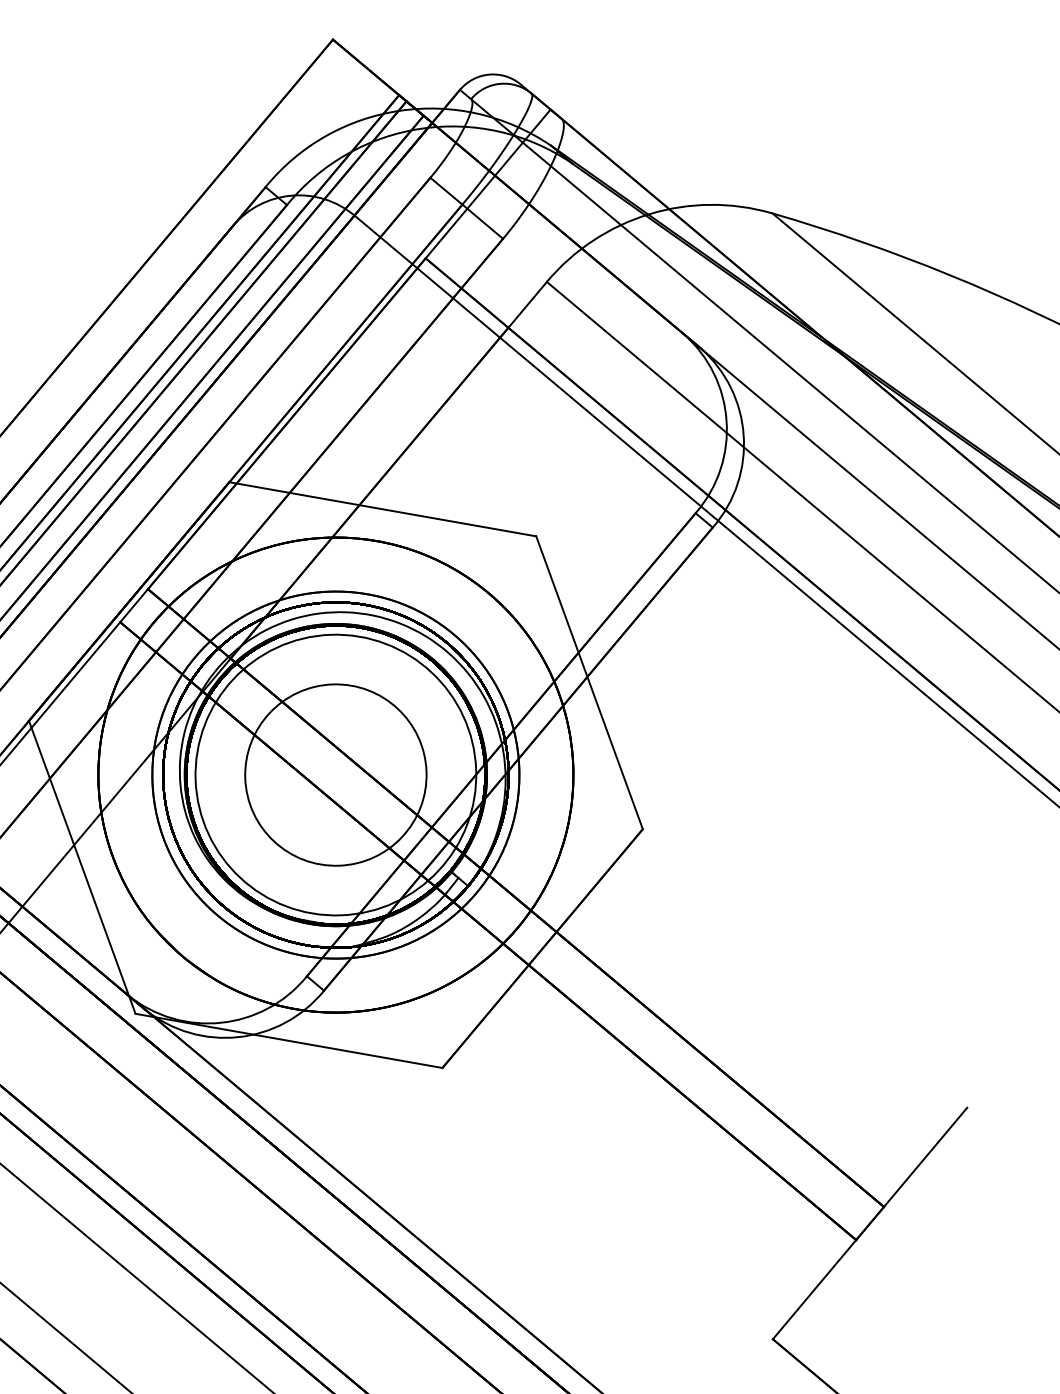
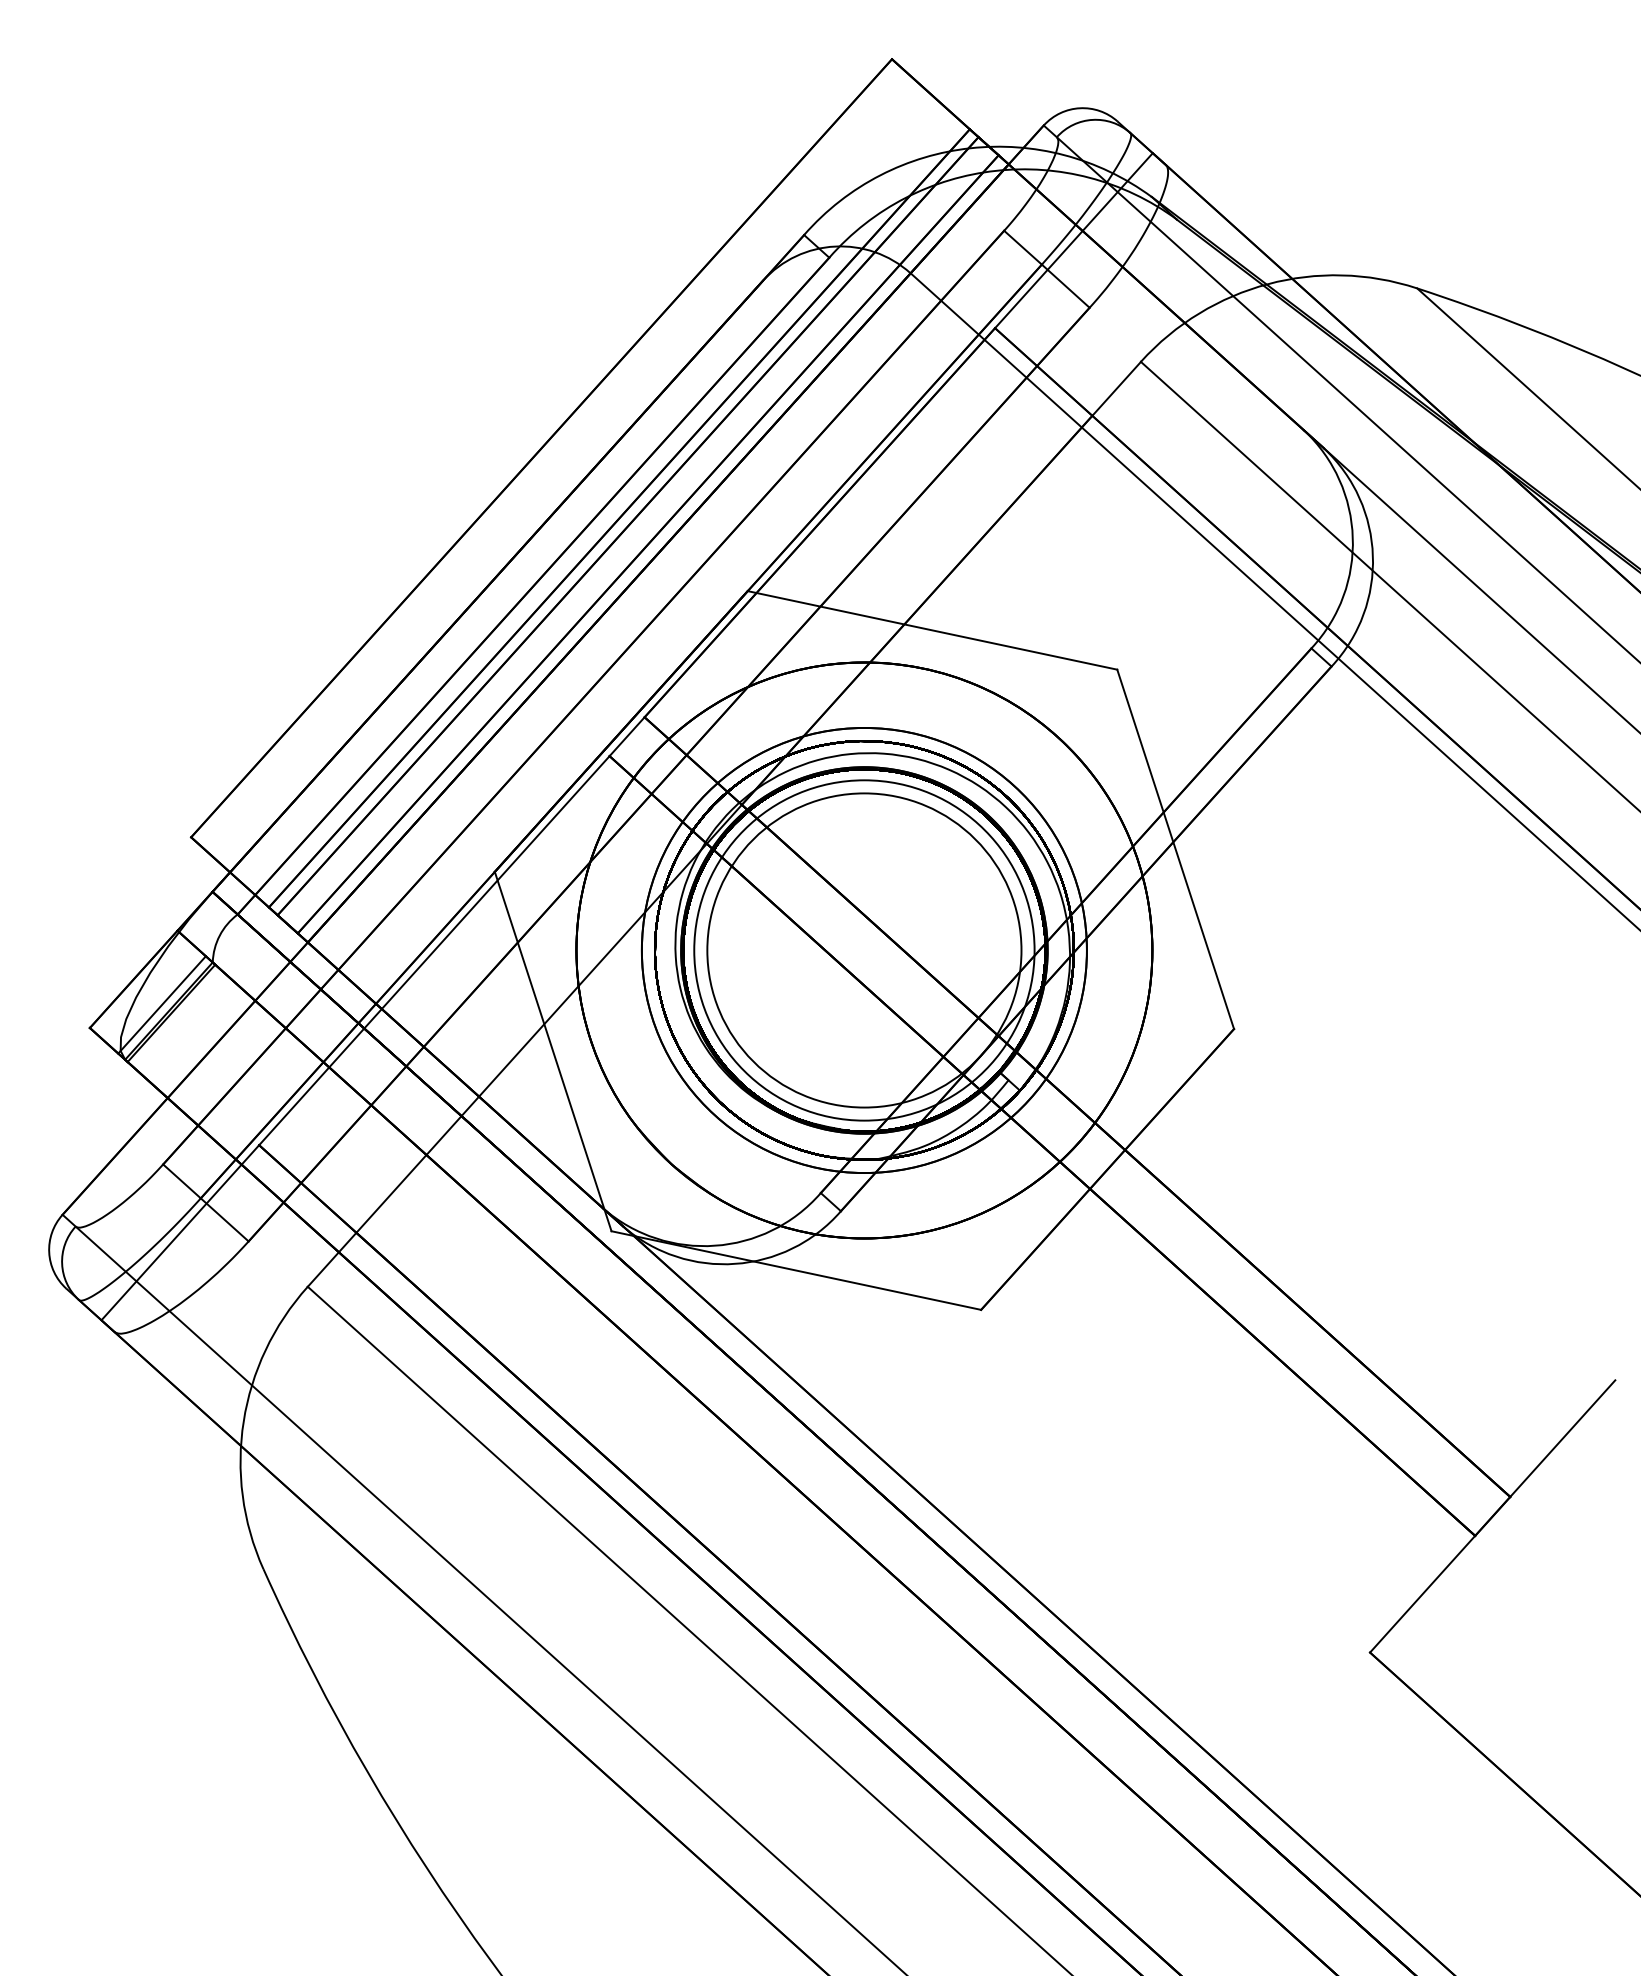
circle: (335, 775) -> (864, 950), size x1.43

